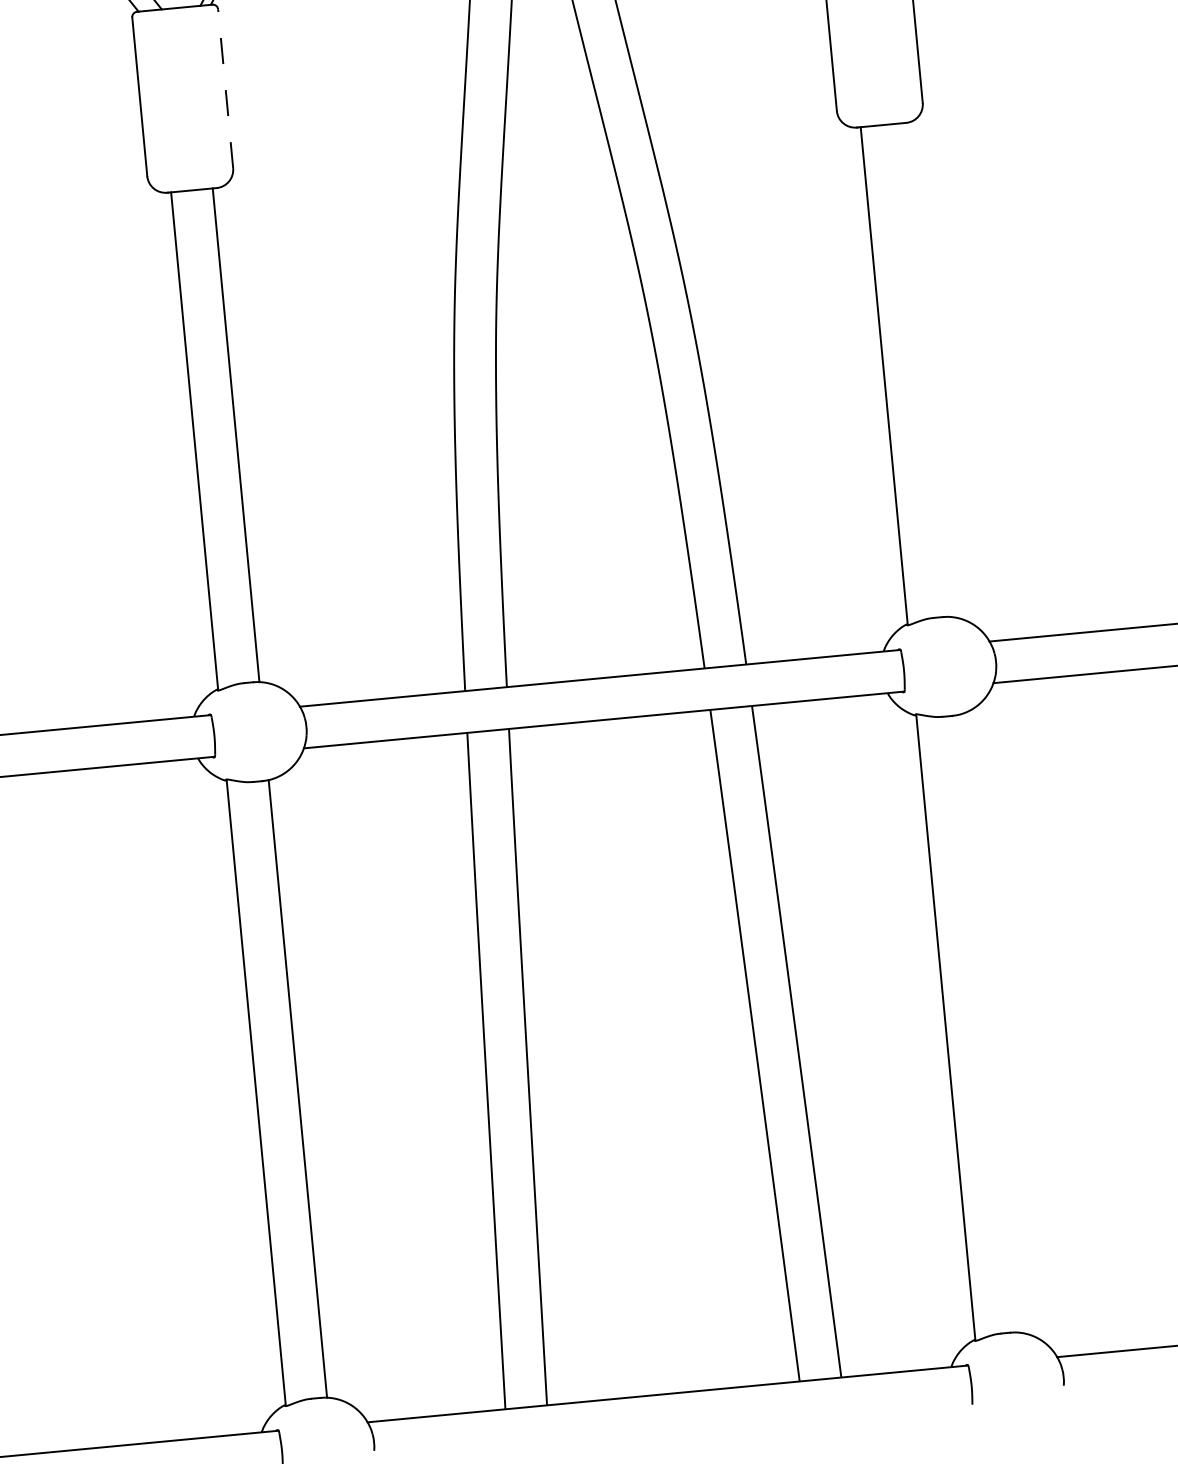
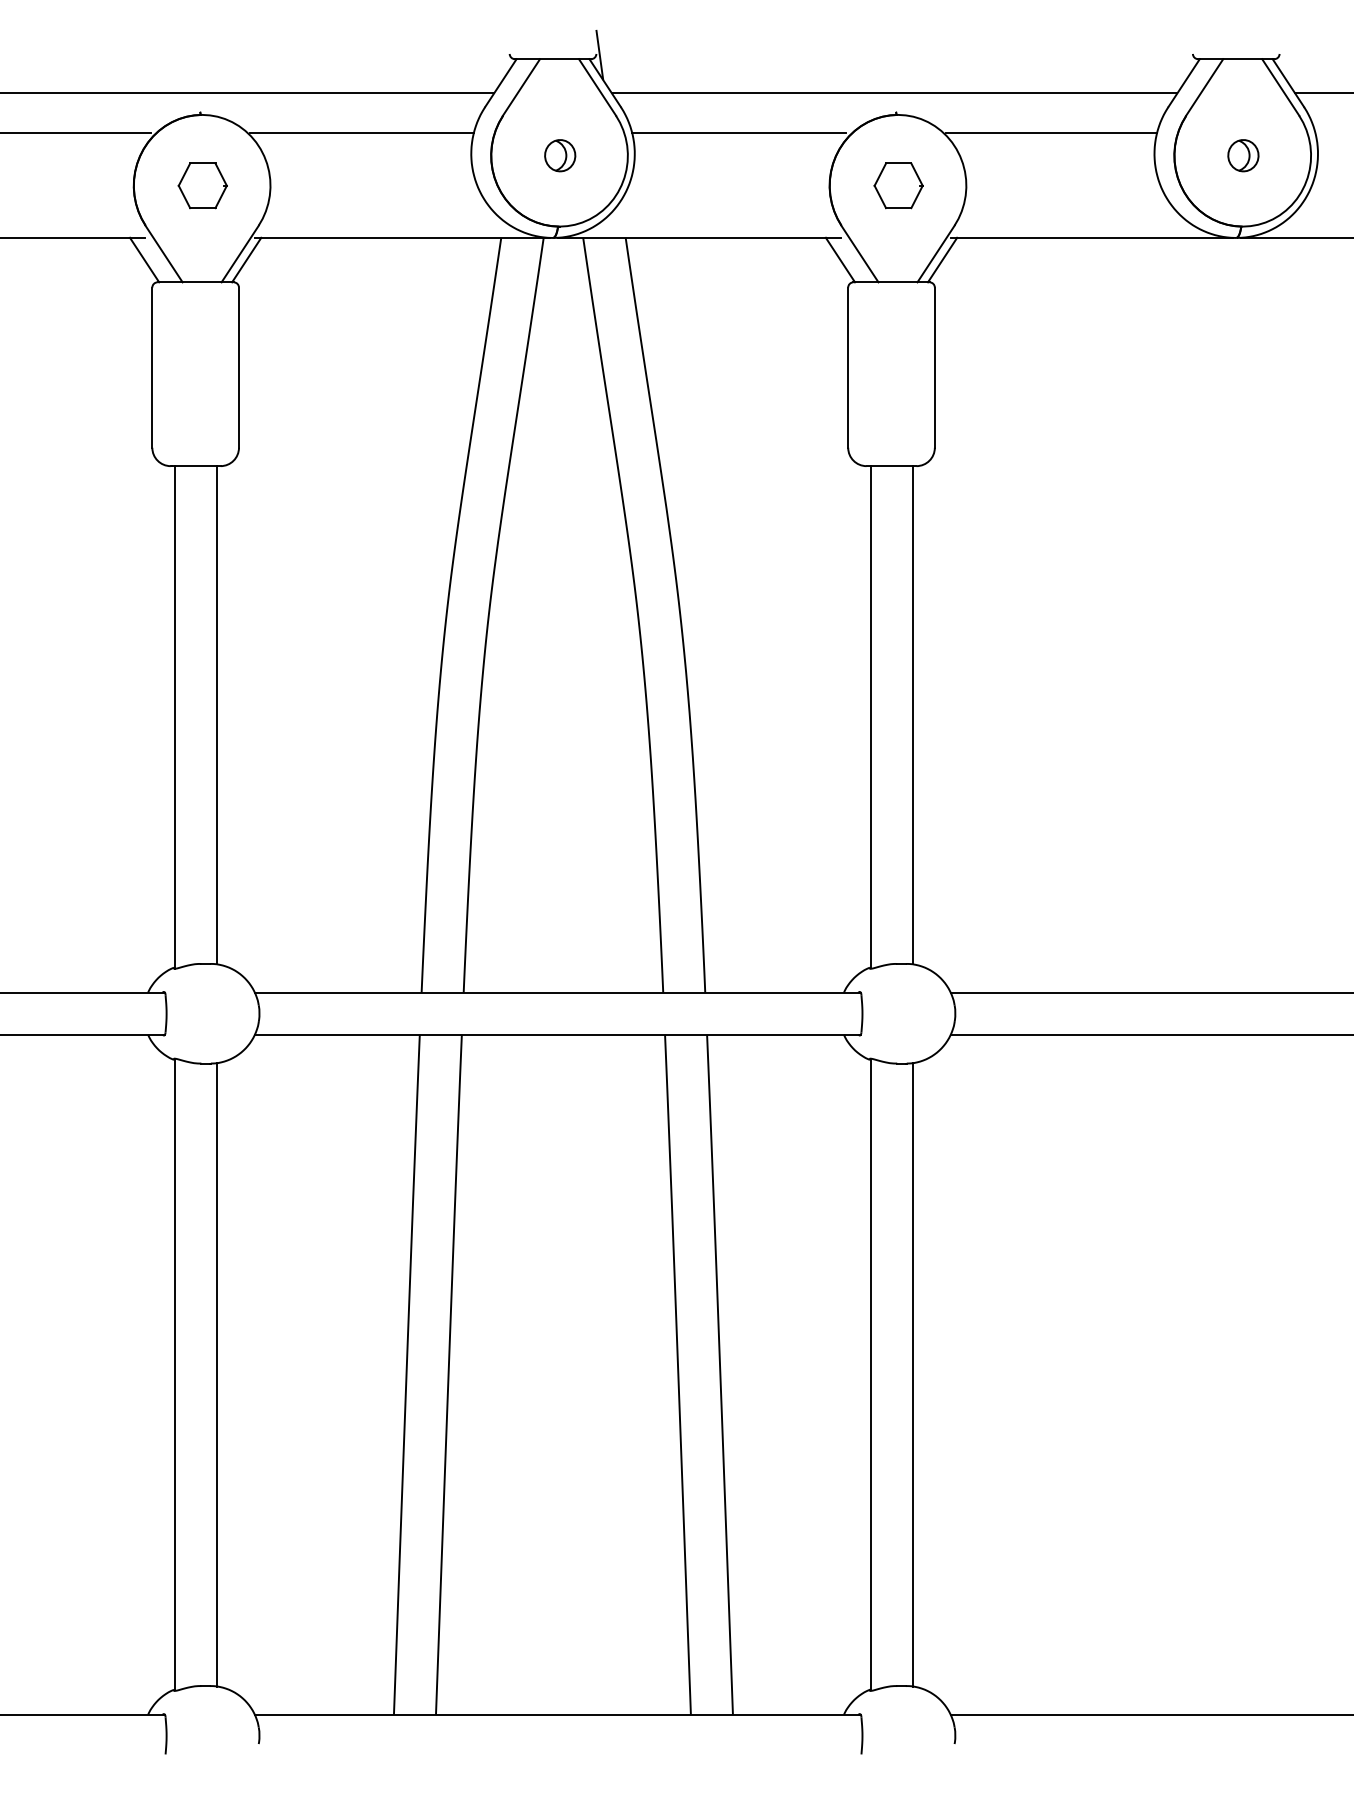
line: (226, 88) -> (239, 367), dashed -> solid
line: (925, 370) -> (912, 715), added
line: (987, 1023) -> (912, 1374), added

